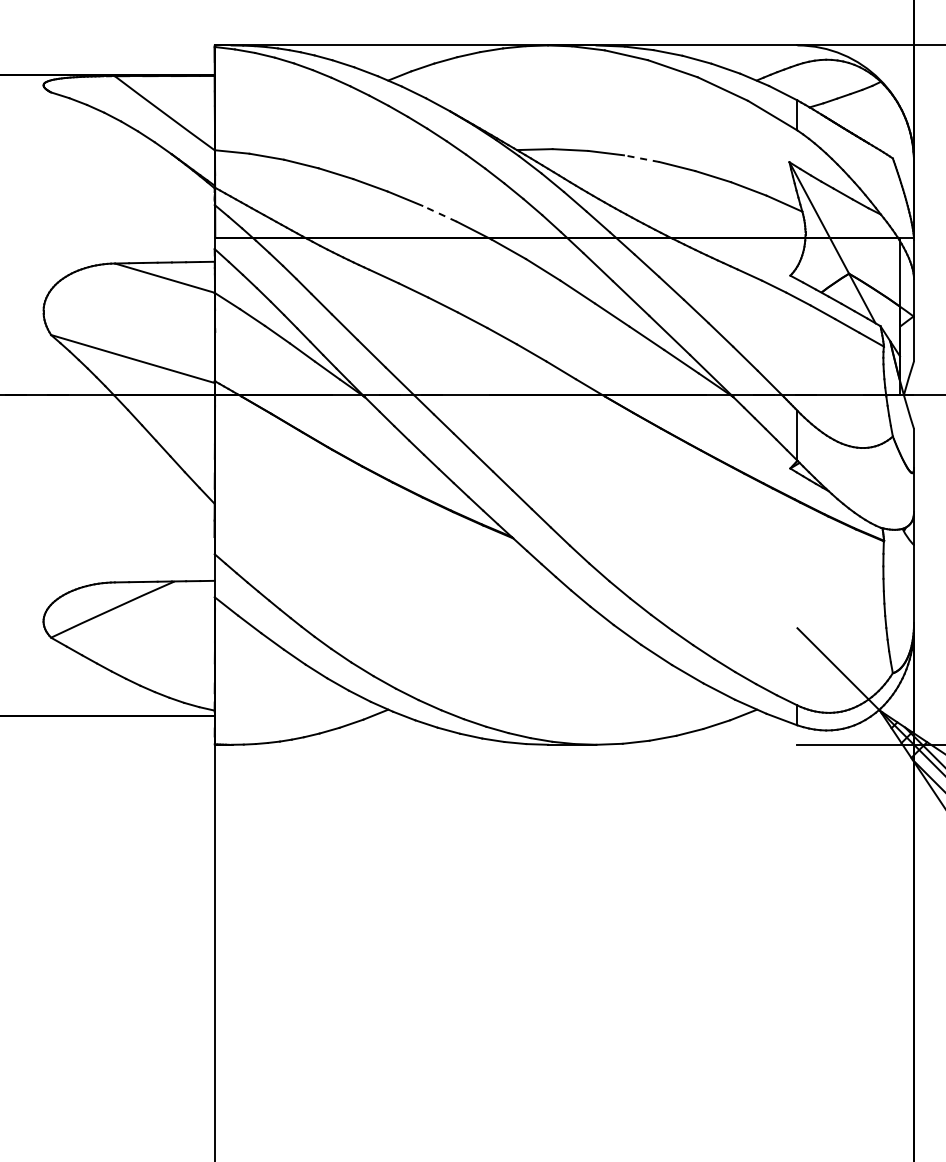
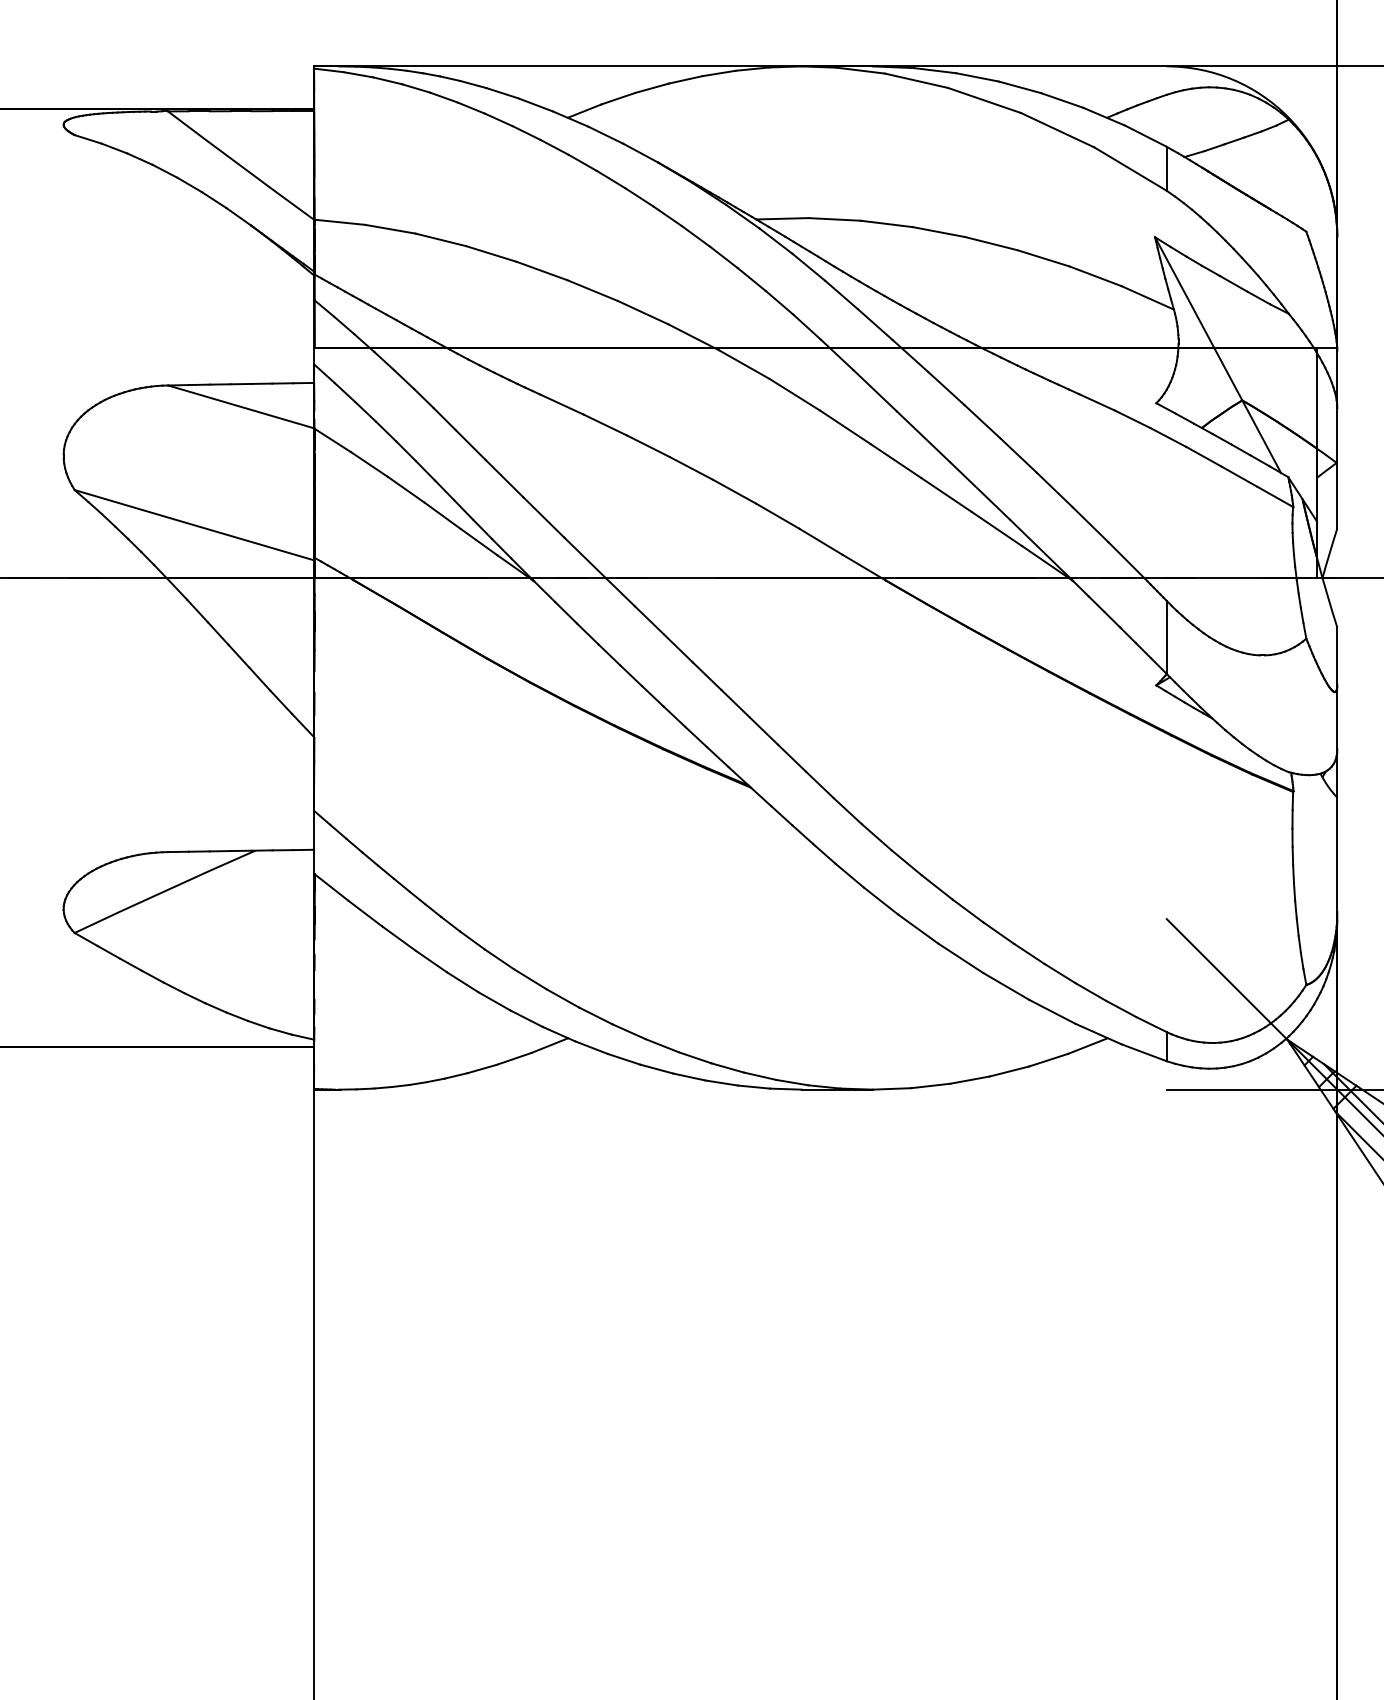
line: (641, 158) -> (938, 231), dashed -> solid
line: (439, 213) -> (642, 312), dashed -> solid

